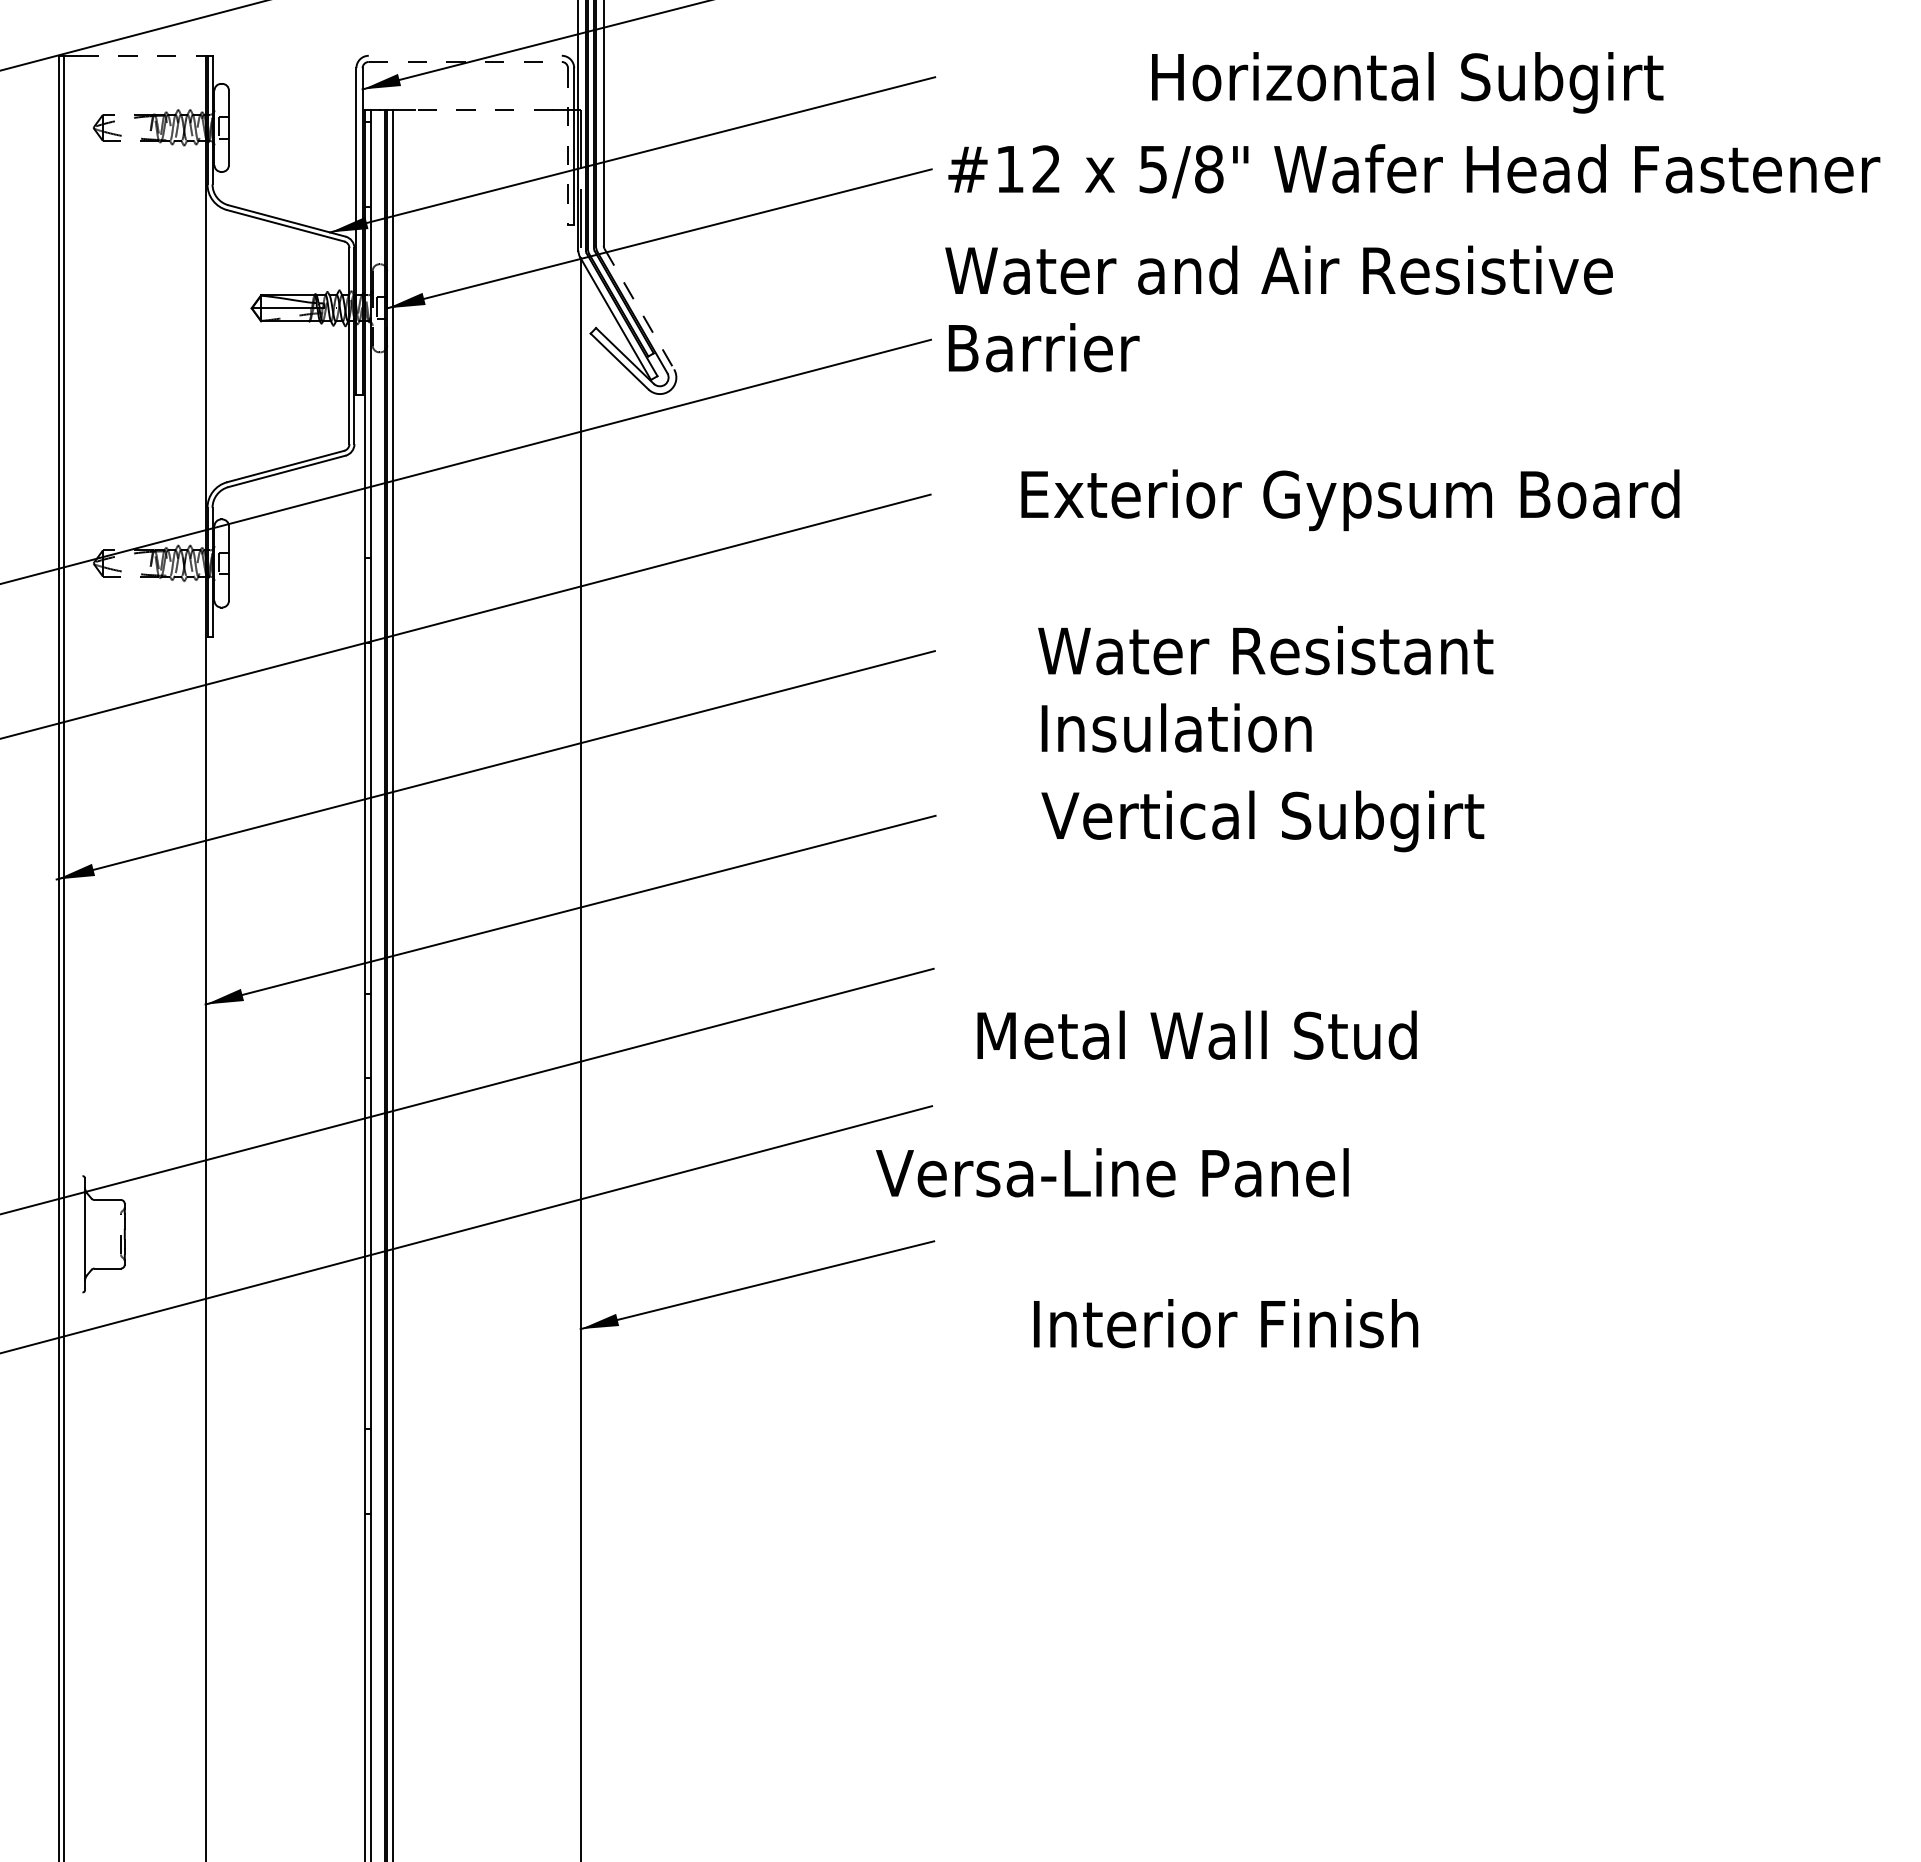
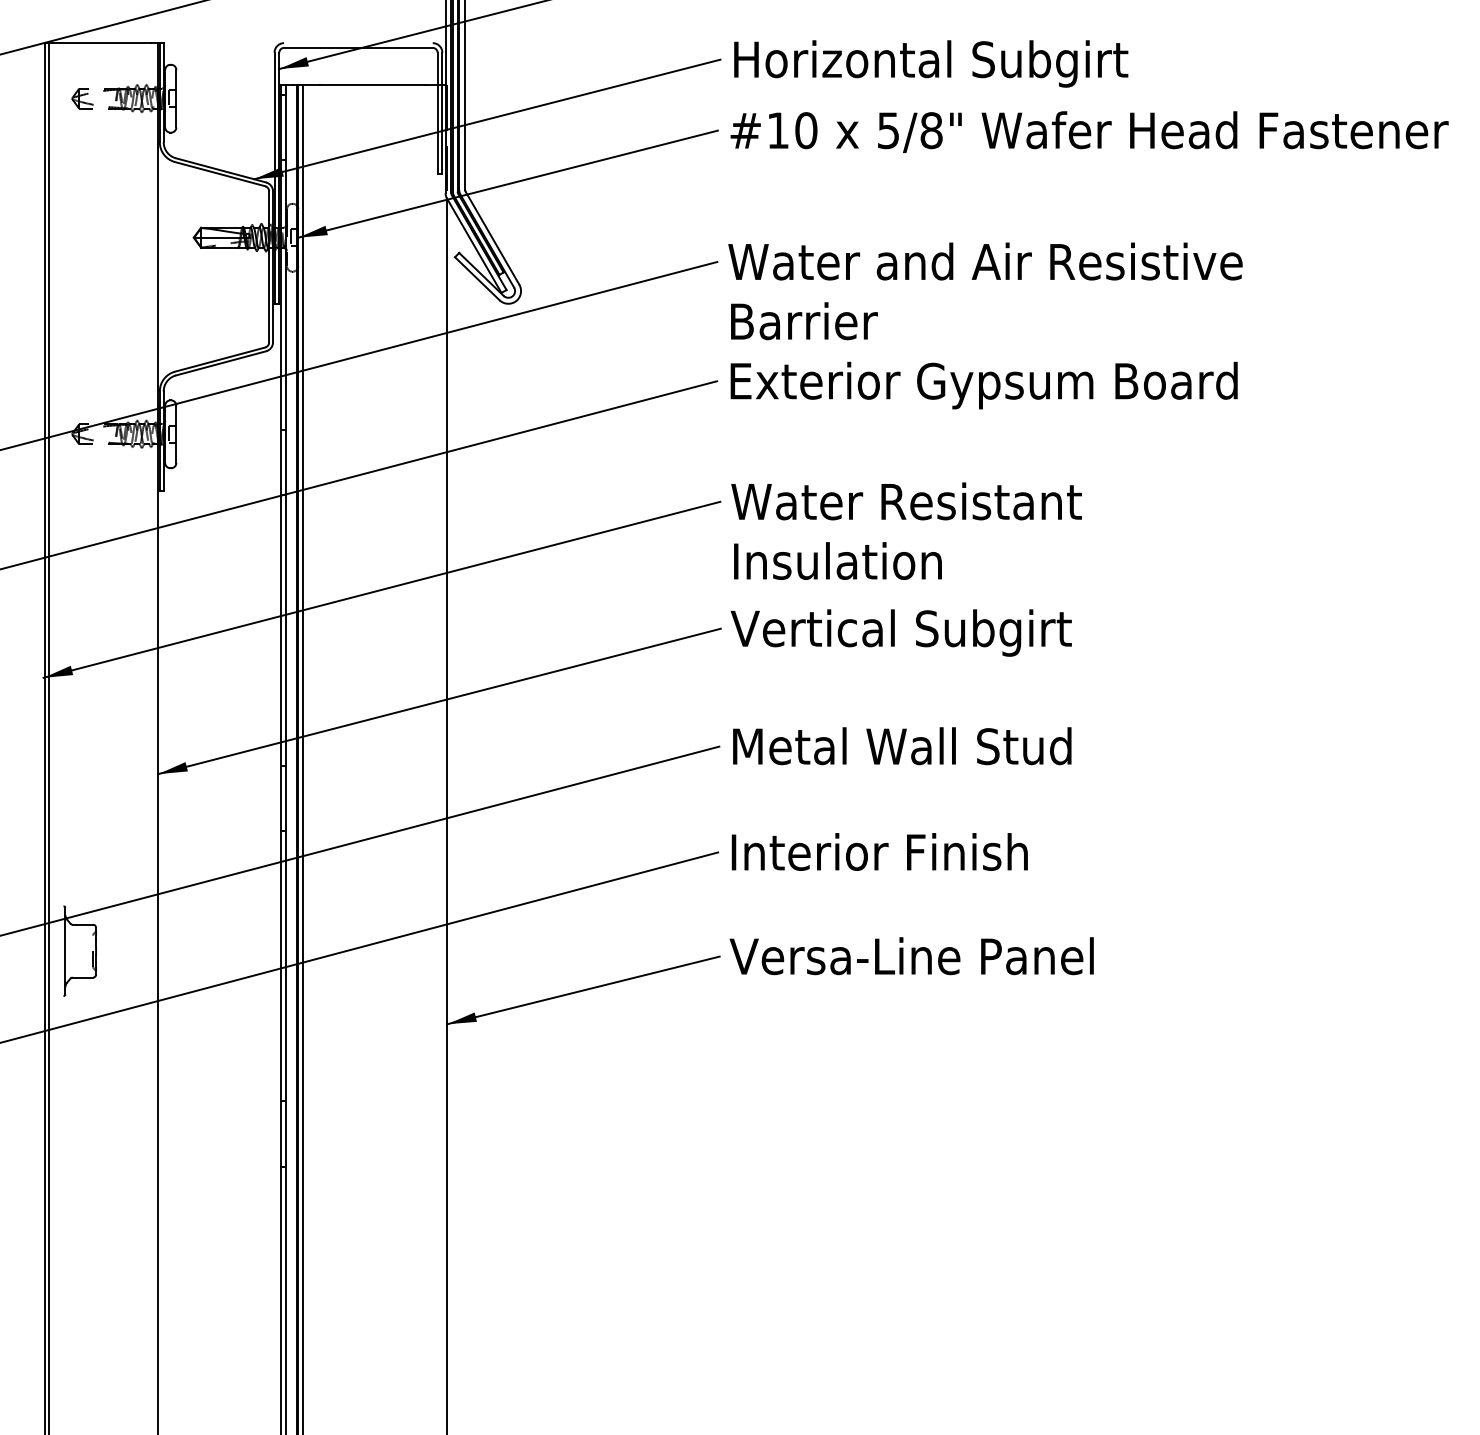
line: (138, 55) -> (106, 42), dashed -> solid
line: (465, 61) -> (358, 47), dashed -> solid
text: (1407, 82) -> (931, 63), moved
line: (483, 110) -> (372, 85), dashed -> solid
line: (568, 146) -> (437, 113), dashed -> solid
text: (1046, 169) -> (806, 130), #12 -> #10
text: (1278, 308) -> (985, 291), moved
line: (639, 309) -> (492, 238), dashed -> solid
text: (1350, 500) -> (984, 385), moved
text: (1265, 689) -> (906, 531), moved
text: (1262, 821) -> (901, 633), moved
text: (1196, 1034) -> (901, 745), moved
text: (1112, 1172) -> (911, 955), moved
text: (1226, 1323) -> (880, 851), moved

